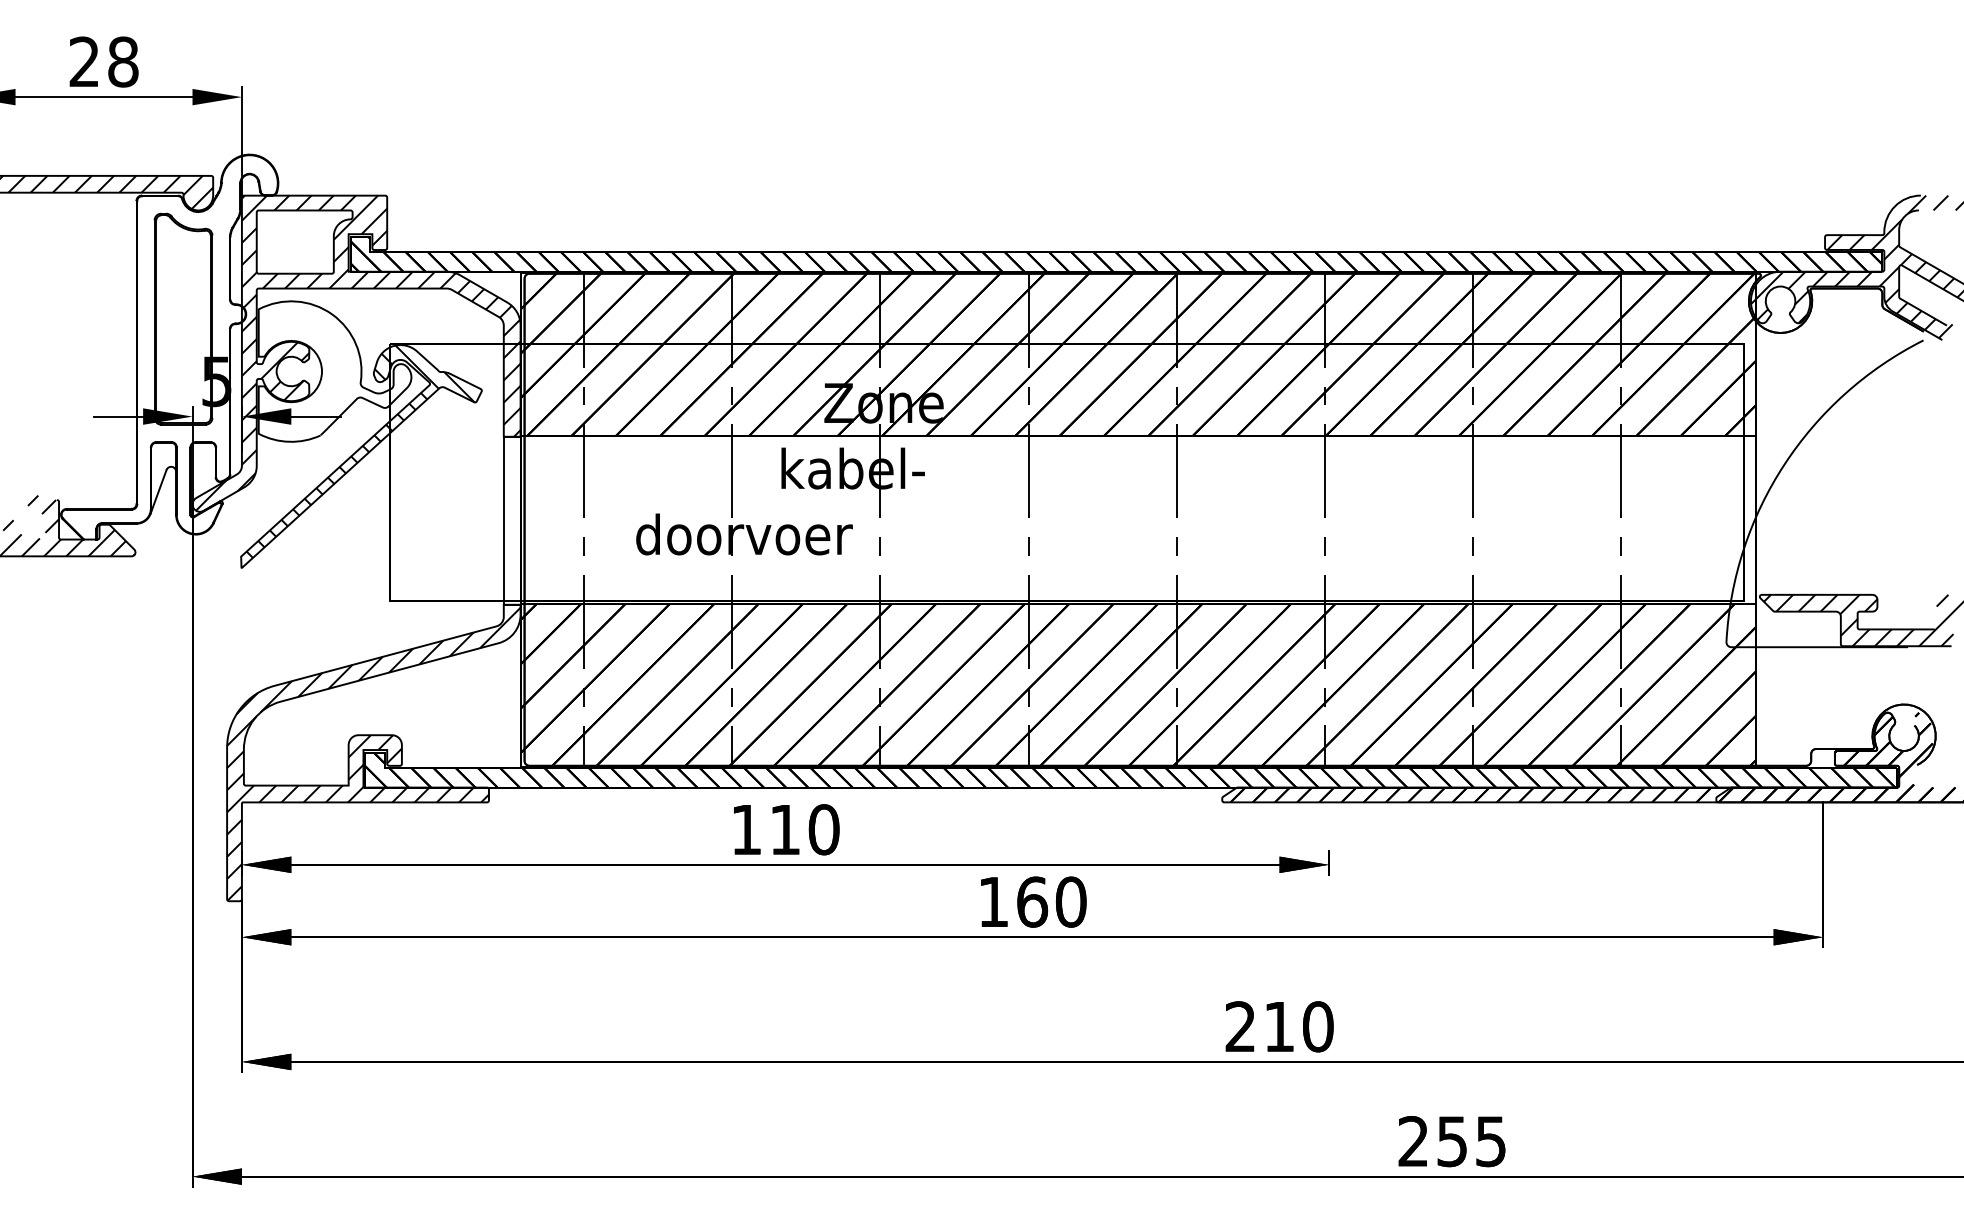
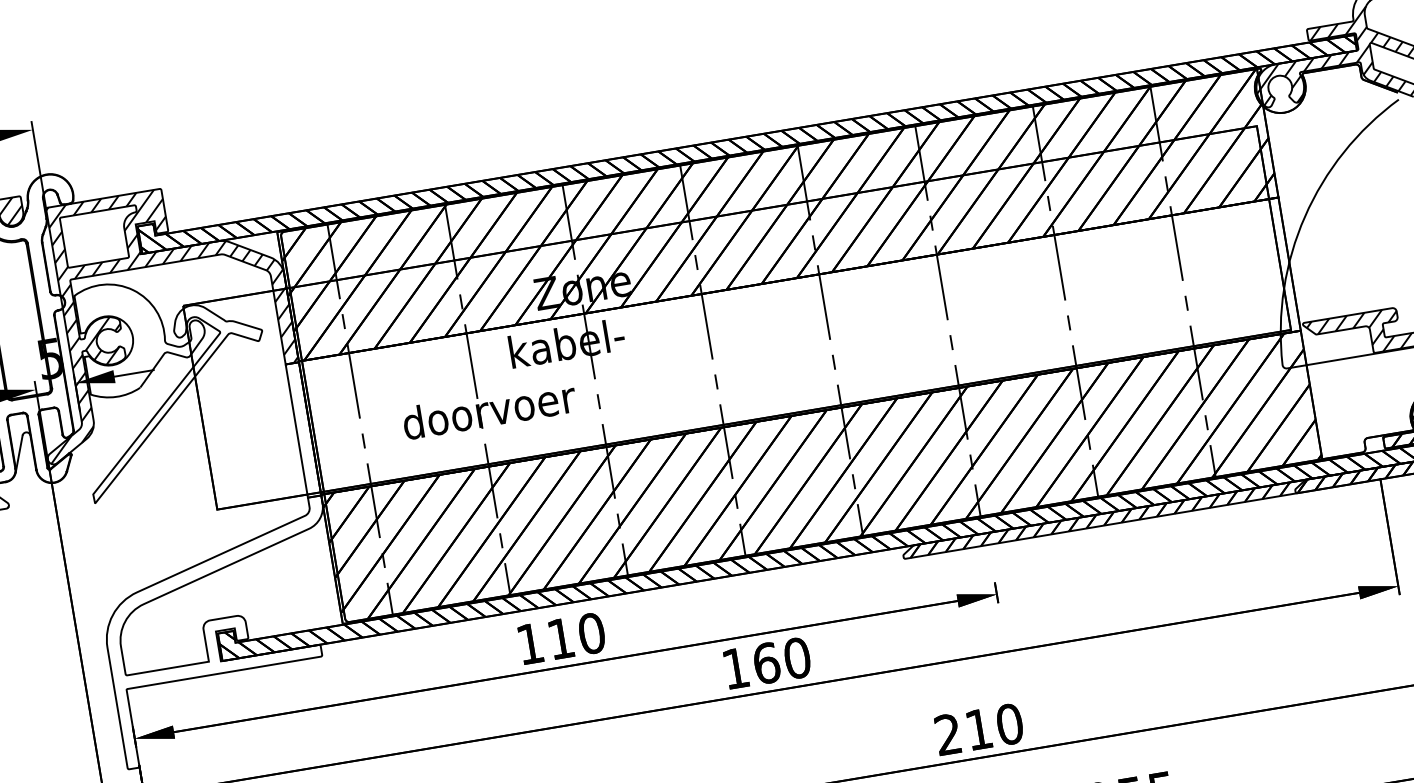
hatch: (360, 451) -> (173, 395), removed
hatch: (373, 753) -> (224, 632), removed

